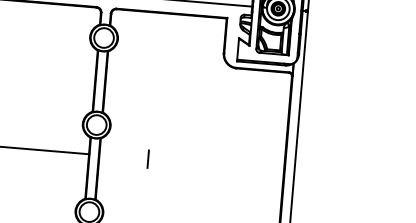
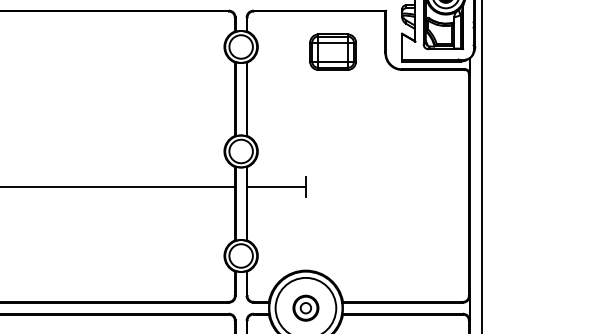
part: (179, 48) -> (332, 51), added
line: (122, 157) -> (275, 187), added

